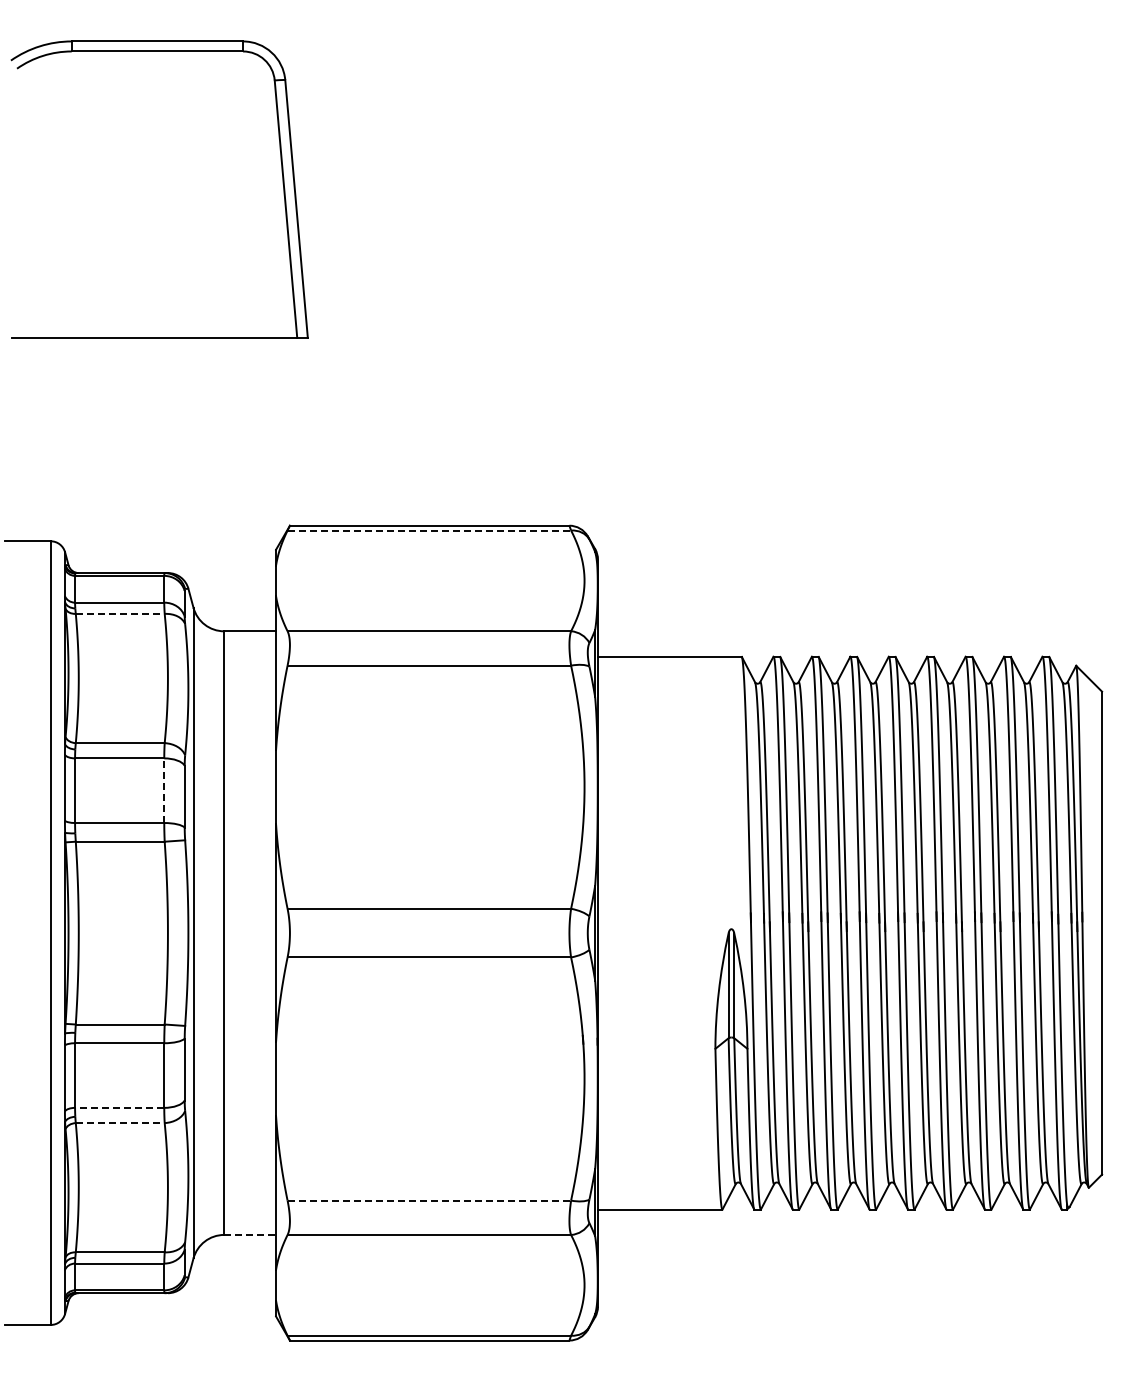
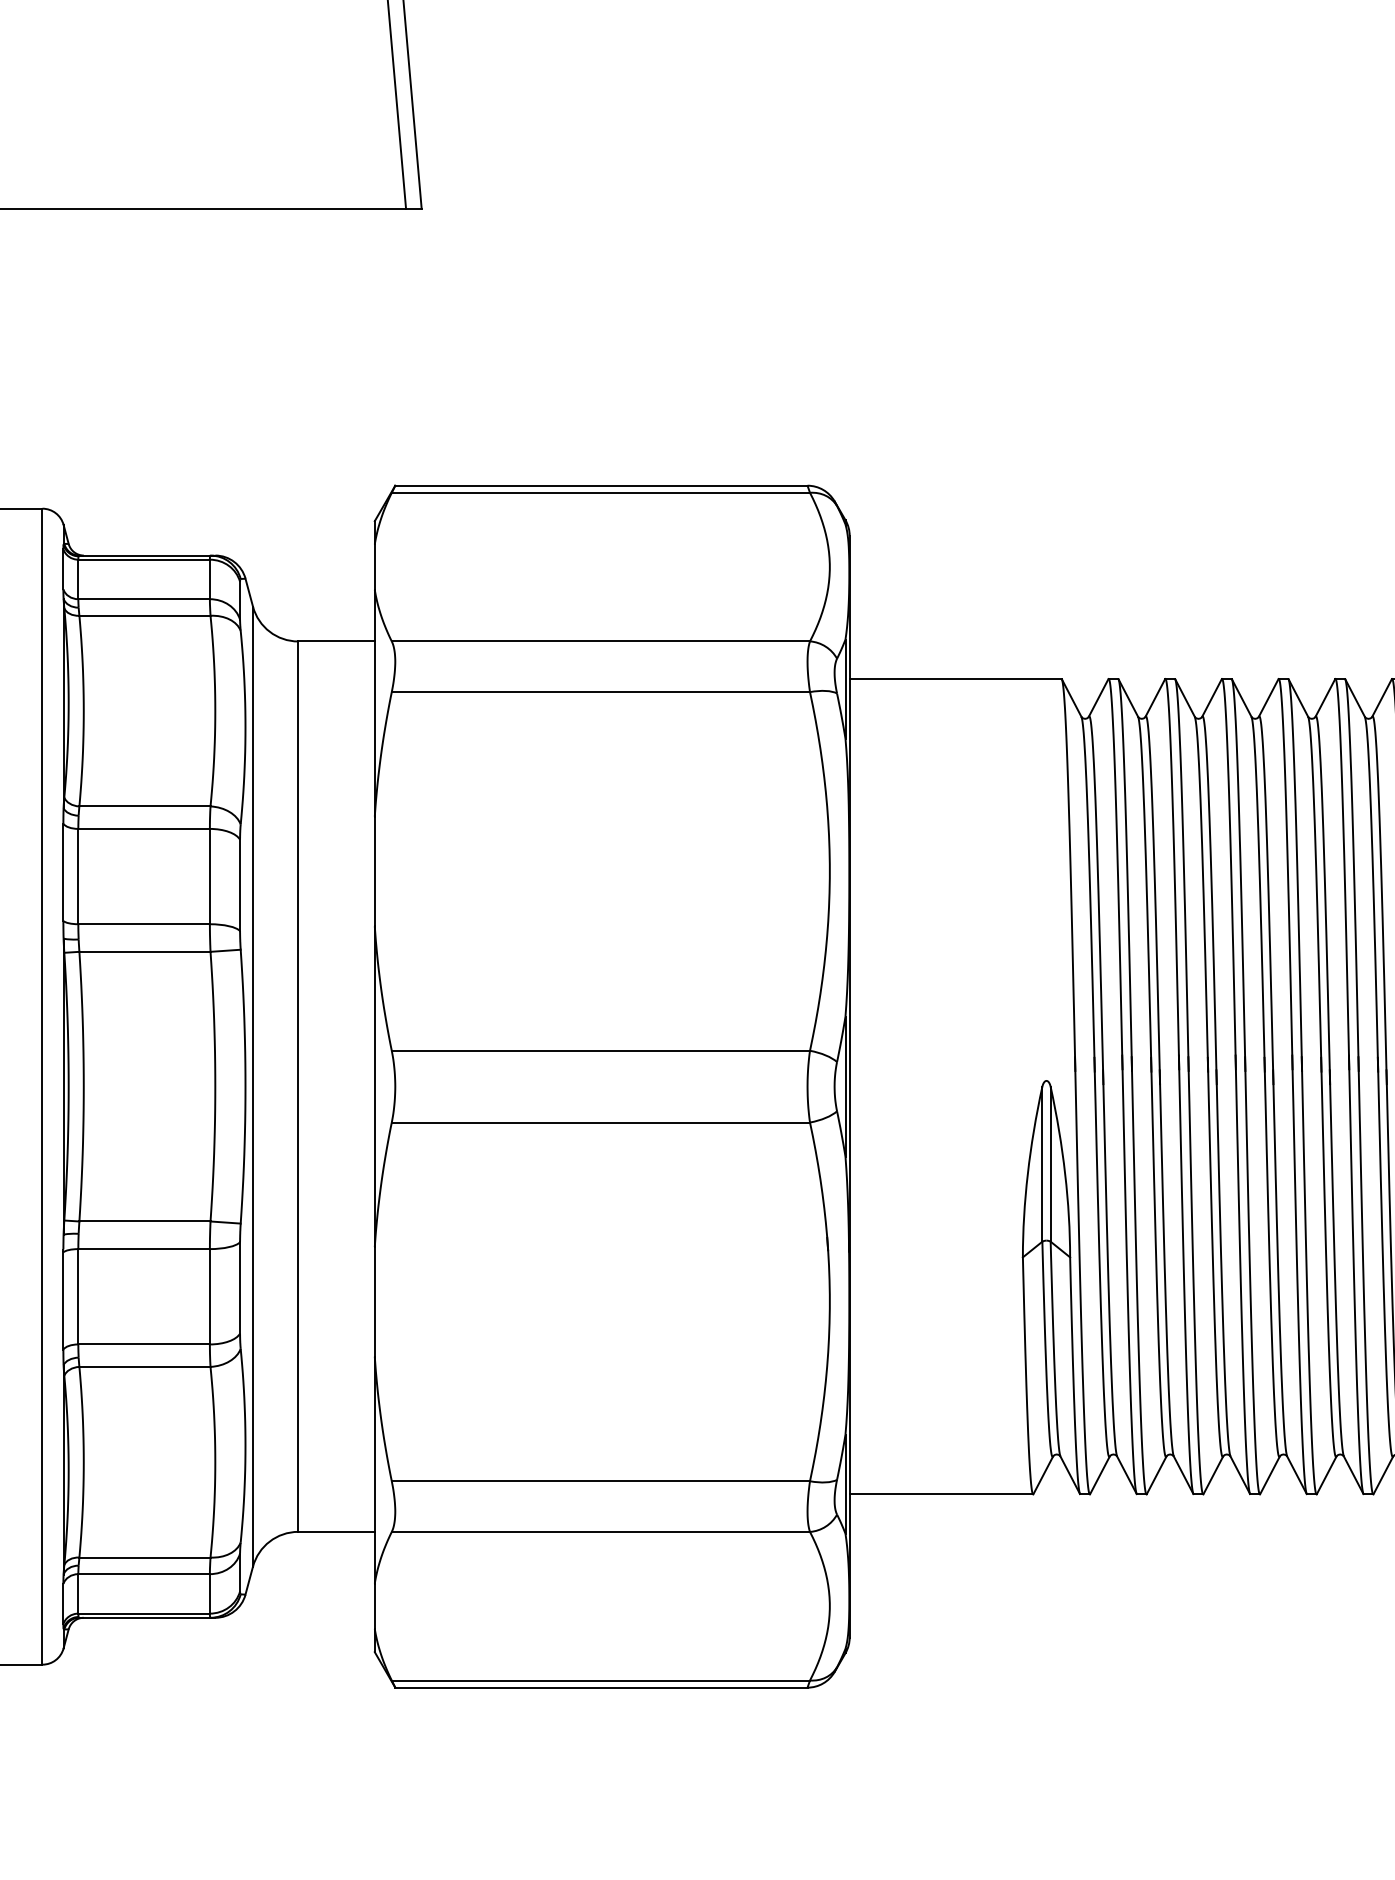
line: (429, 530) -> (601, 492), dashed -> solid
line: (120, 613) -> (145, 615), dashed -> solid
line: (164, 790) -> (210, 876), dashed -> solid
line: (119, 1107) -> (143, 1343), dashed -> solid
line: (120, 1123) -> (145, 1367), dashed -> solid
line: (429, 1200) -> (601, 1481), dashed -> solid
line: (250, 1234) -> (337, 1531), dashed -> solid

